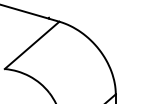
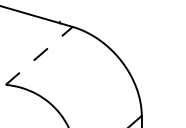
line: (32, 45) -> (39, 55), solid -> dashed

